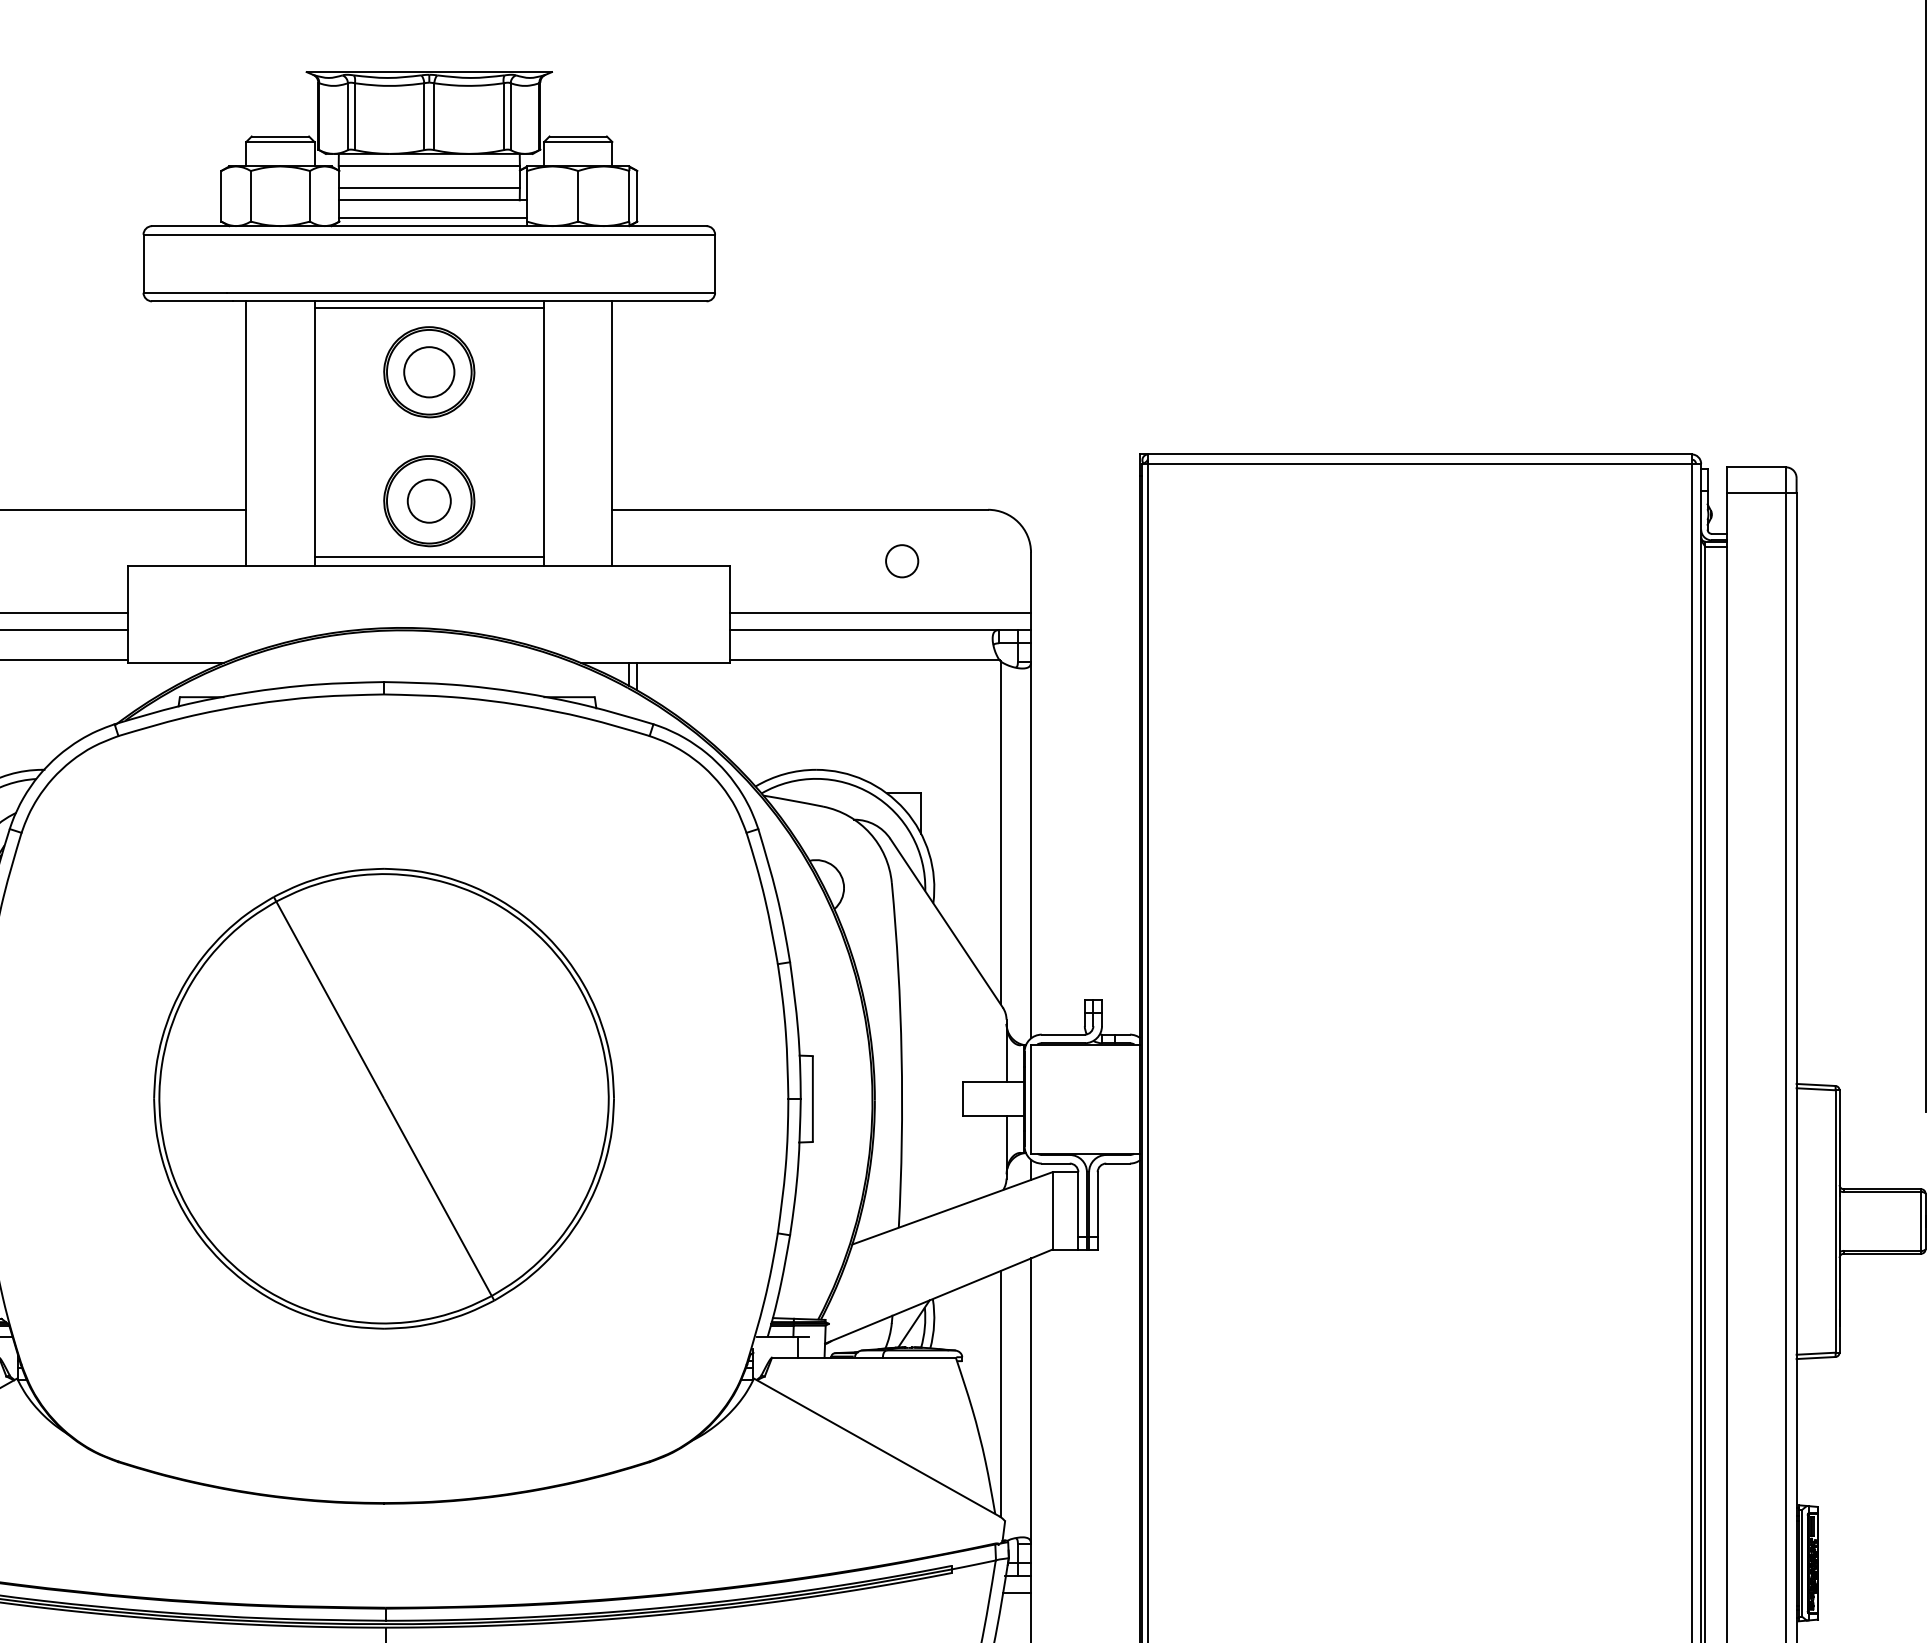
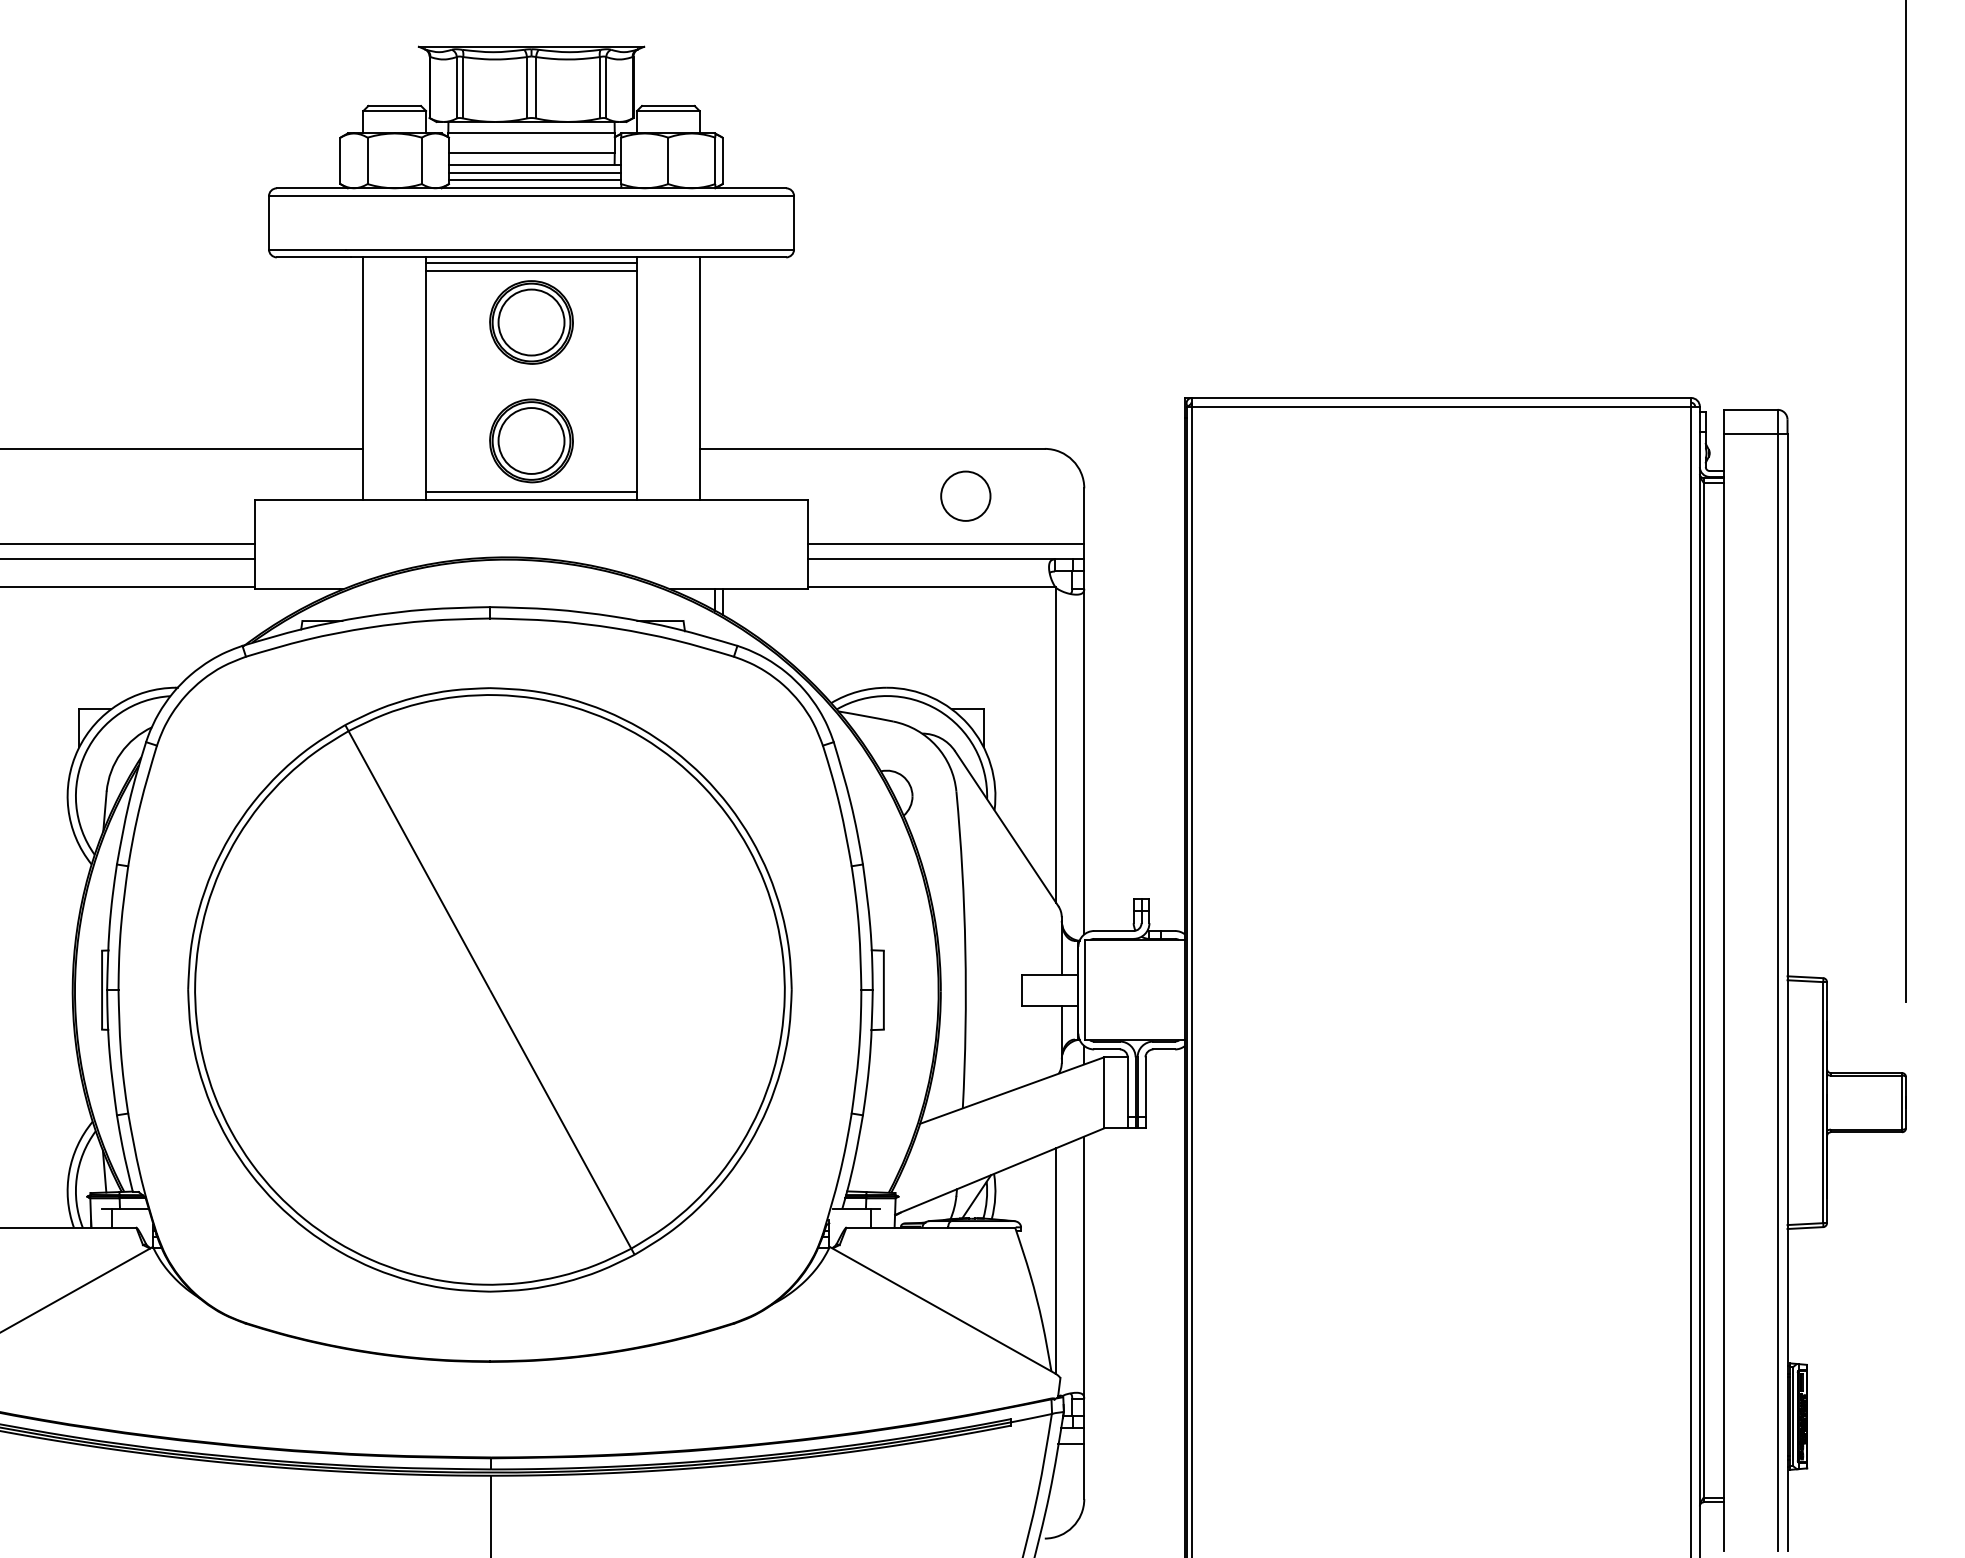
line: (433, 208) -> (535, 172), added
line: (429, 316) -> (531, 271), added
circle: (429, 372) -> (531, 322), size x1.43
circle: (429, 500) -> (531, 440), size x1.67
circle: (901, 560) -> (965, 495), size x1.67
part: (383, 1098) -> (489, 989), size x1.43

